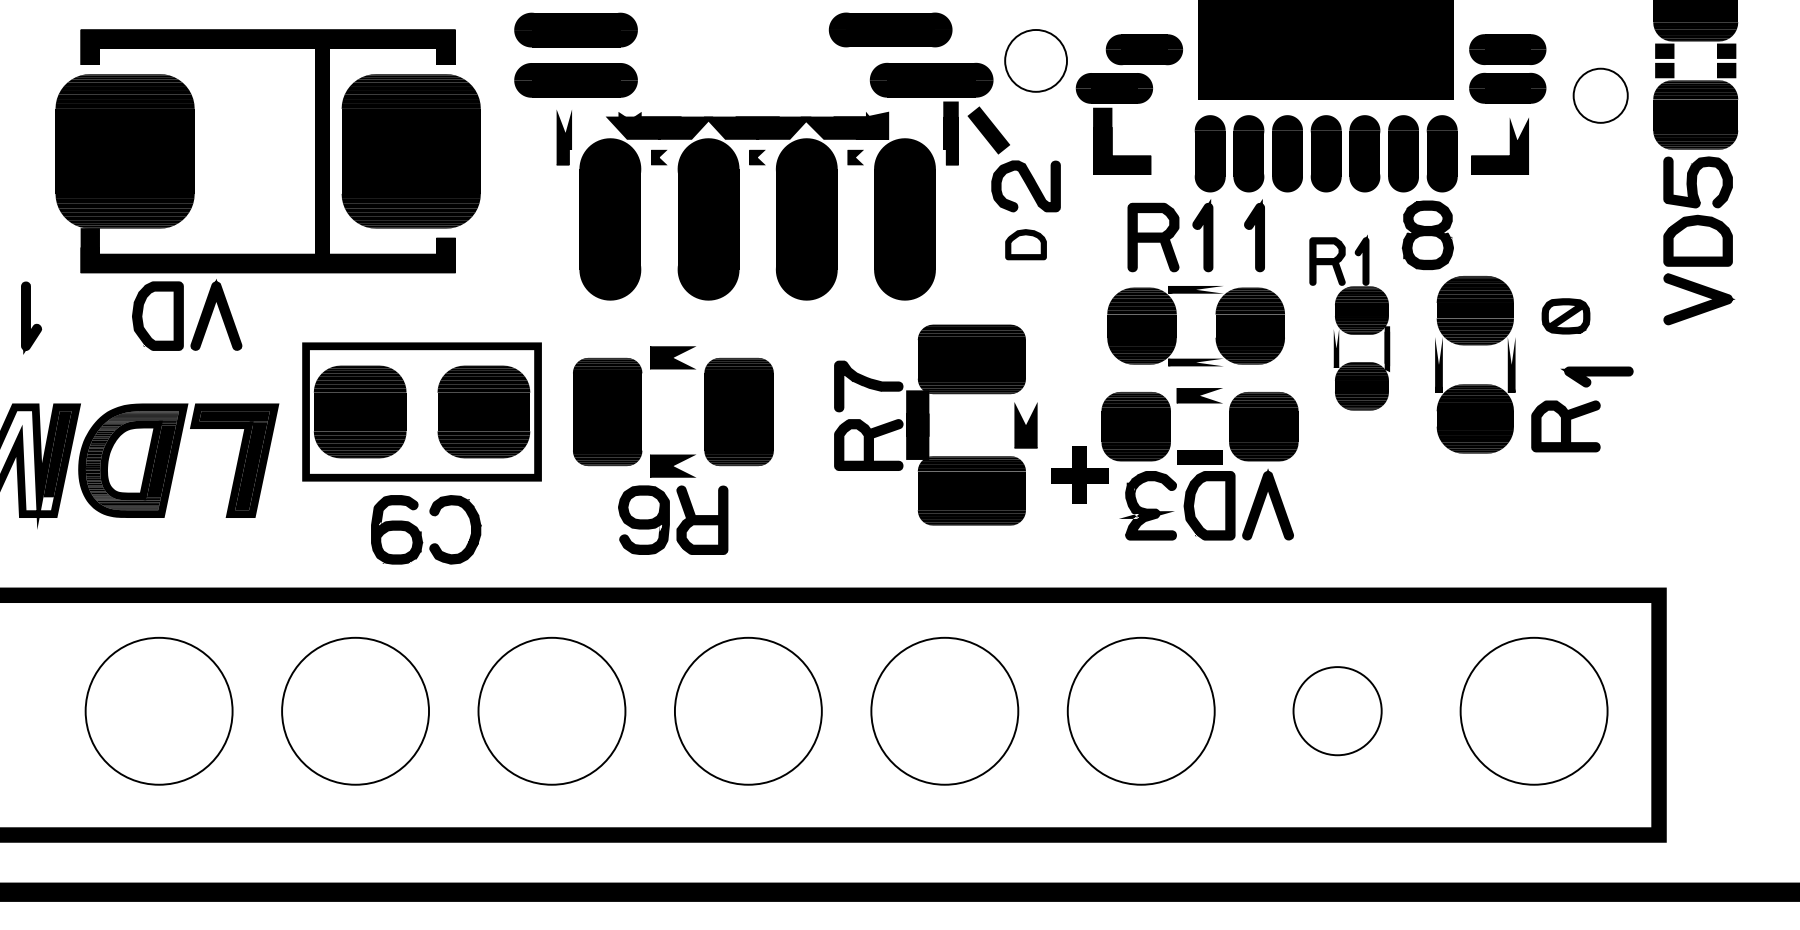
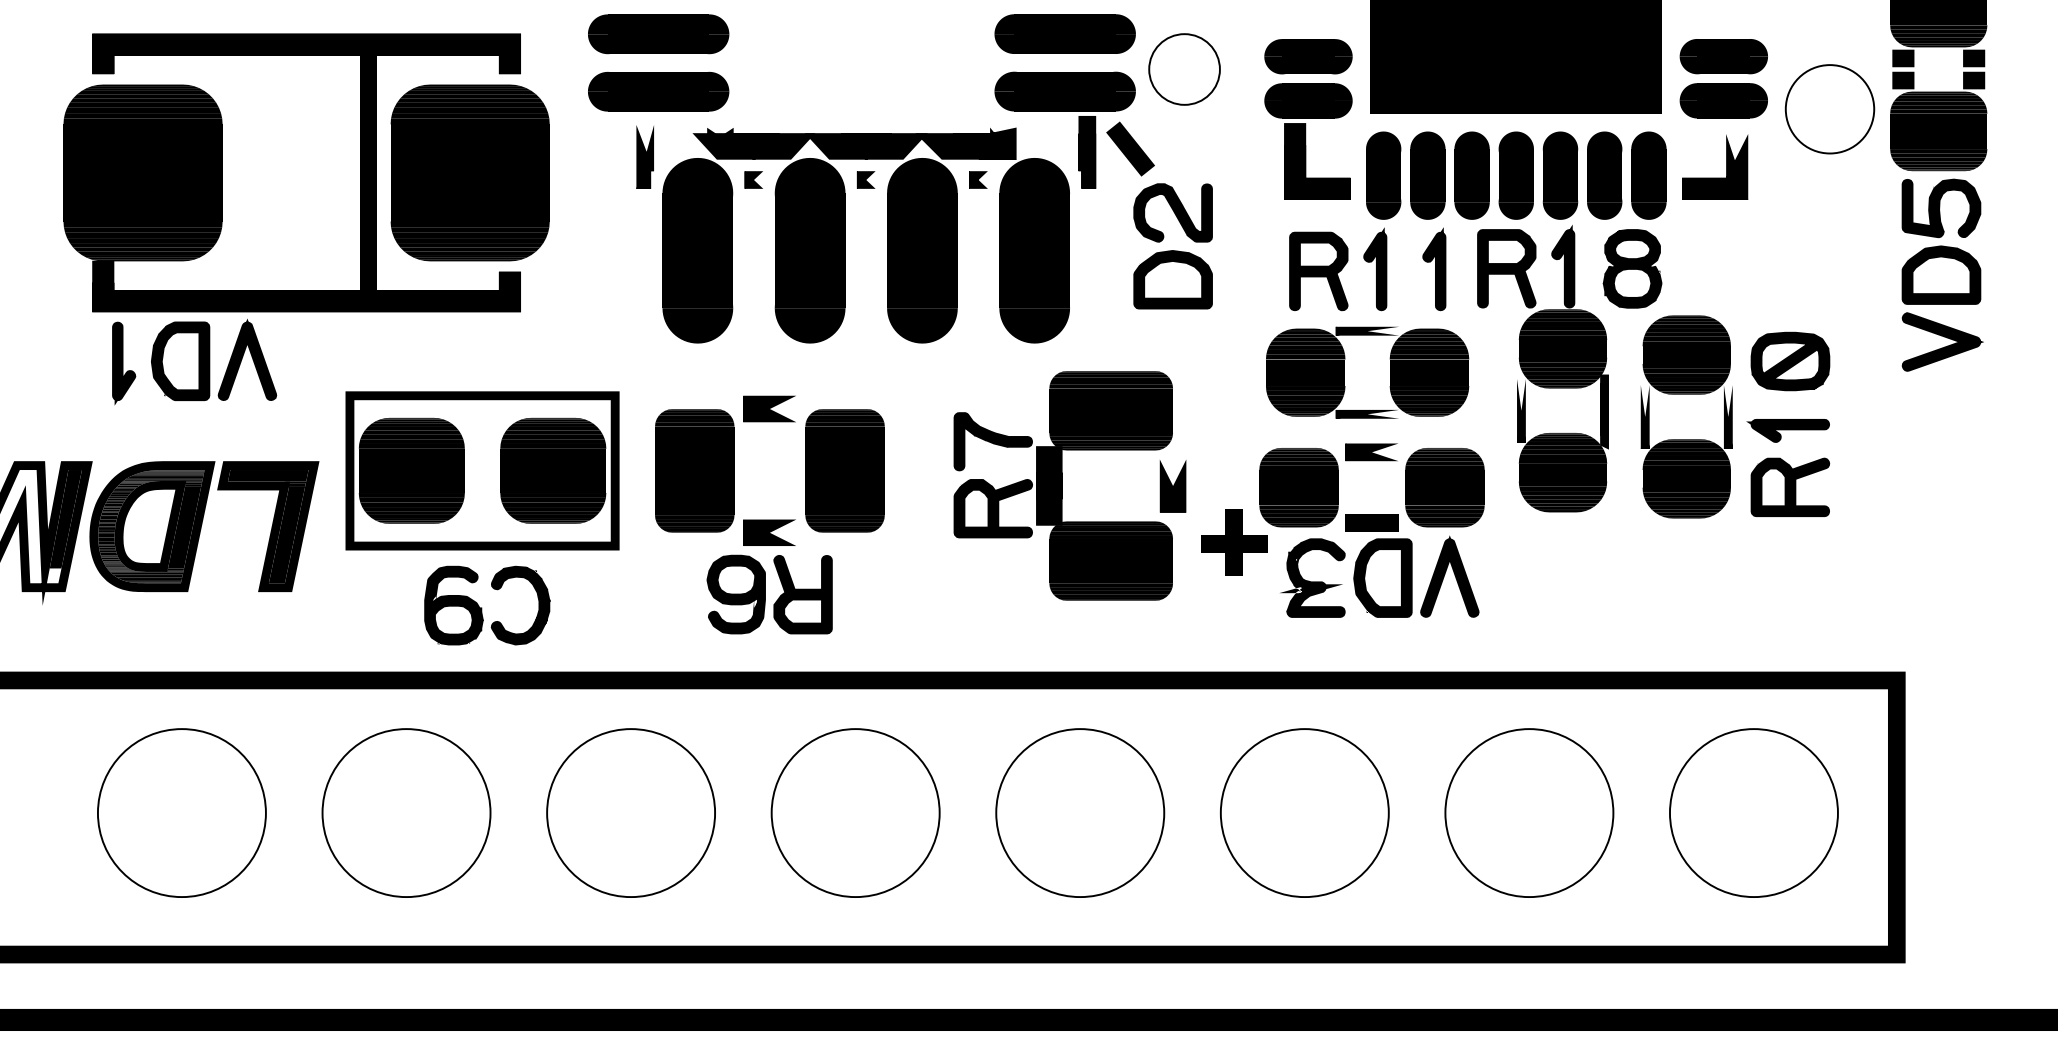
part: (890, 29) -> (1065, 33), moved
part: (1600, 95) -> (1829, 109), size x1.43
part: (1114, 123) -> (1308, 141), moved
part: (1025, 244) -> (1172, 279), size x1.67
part: (1565, 316) -> (1789, 361), size x1.43
part: (31, 317) -> (124, 362), moved
part: (1349, 322) -> (1542, 368), size x1.43
part: (1596, 376) -> (1787, 430), moved
part: (1337, 710) -> (1529, 812), size x1.67

